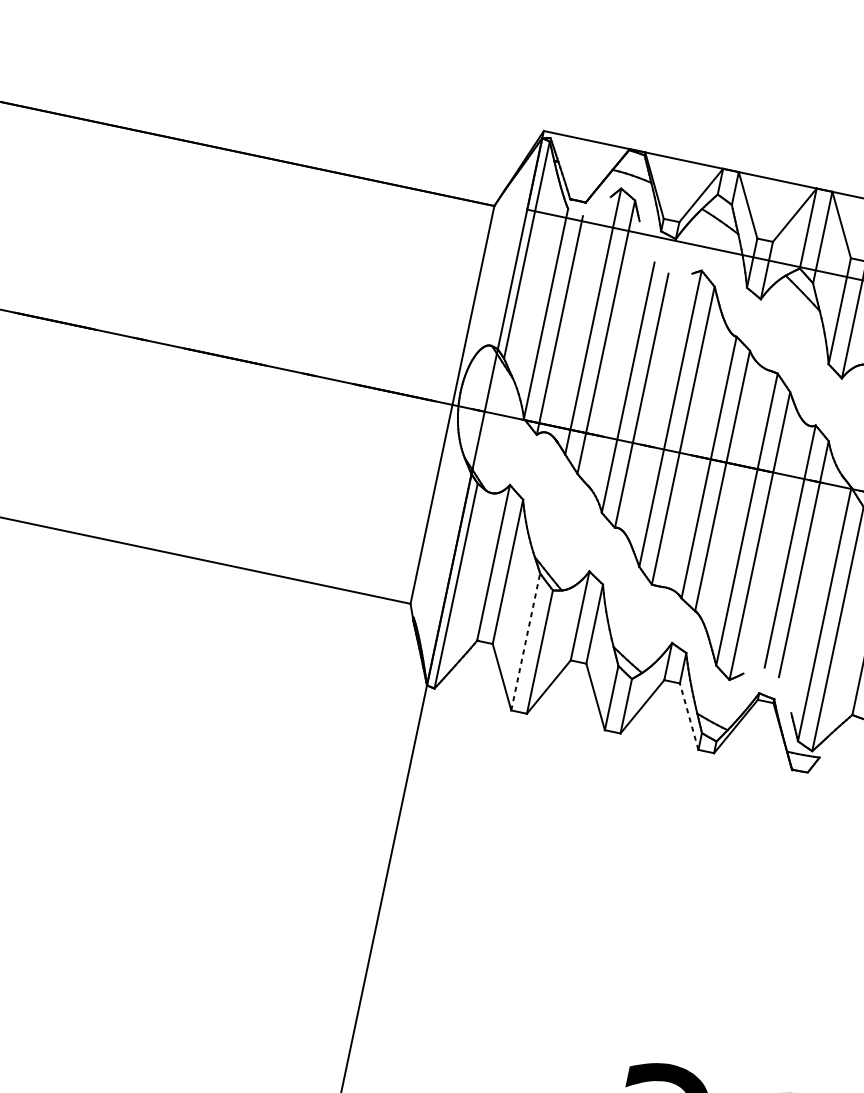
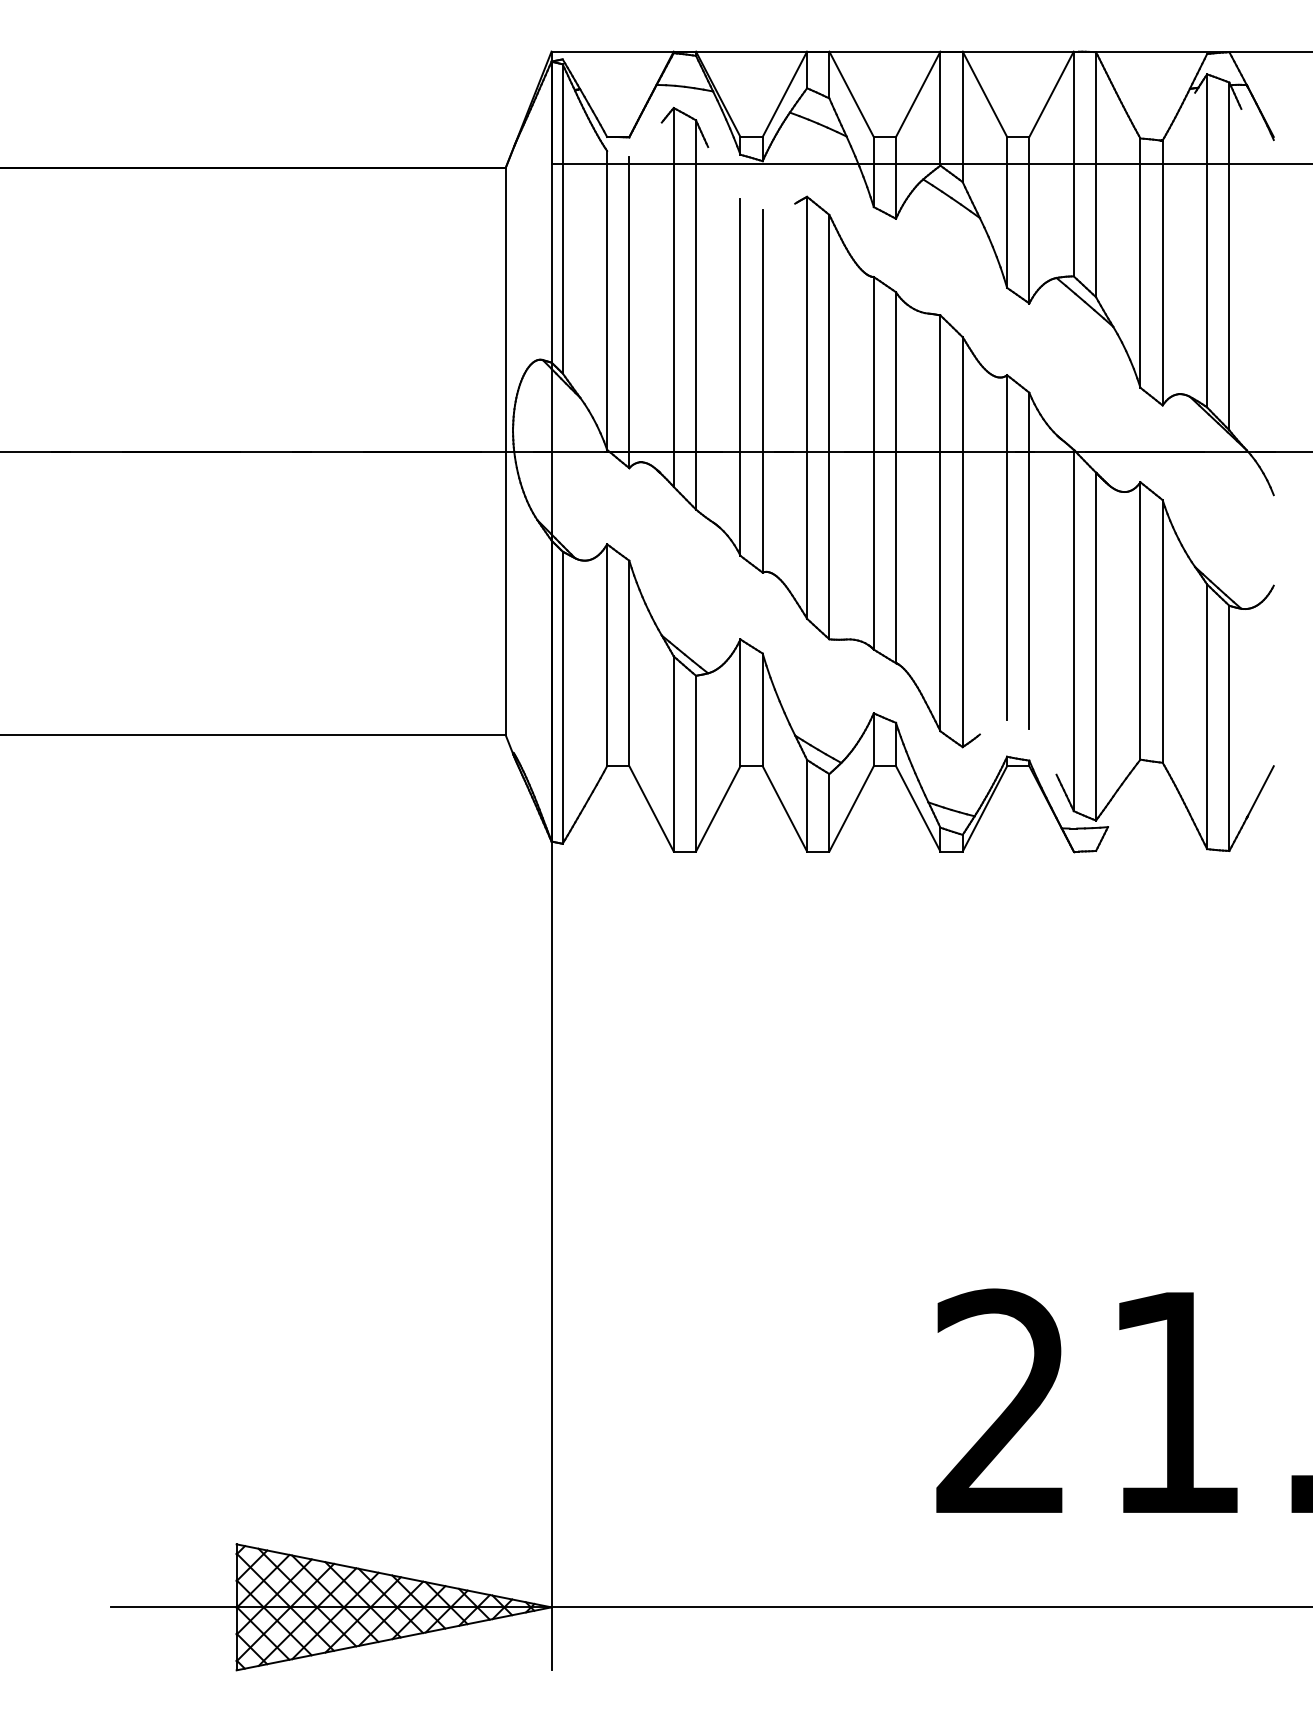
line: (525, 641) -> (673, 753), dashed -> solid
line: (689, 716) -> (918, 808), dashed -> solid

